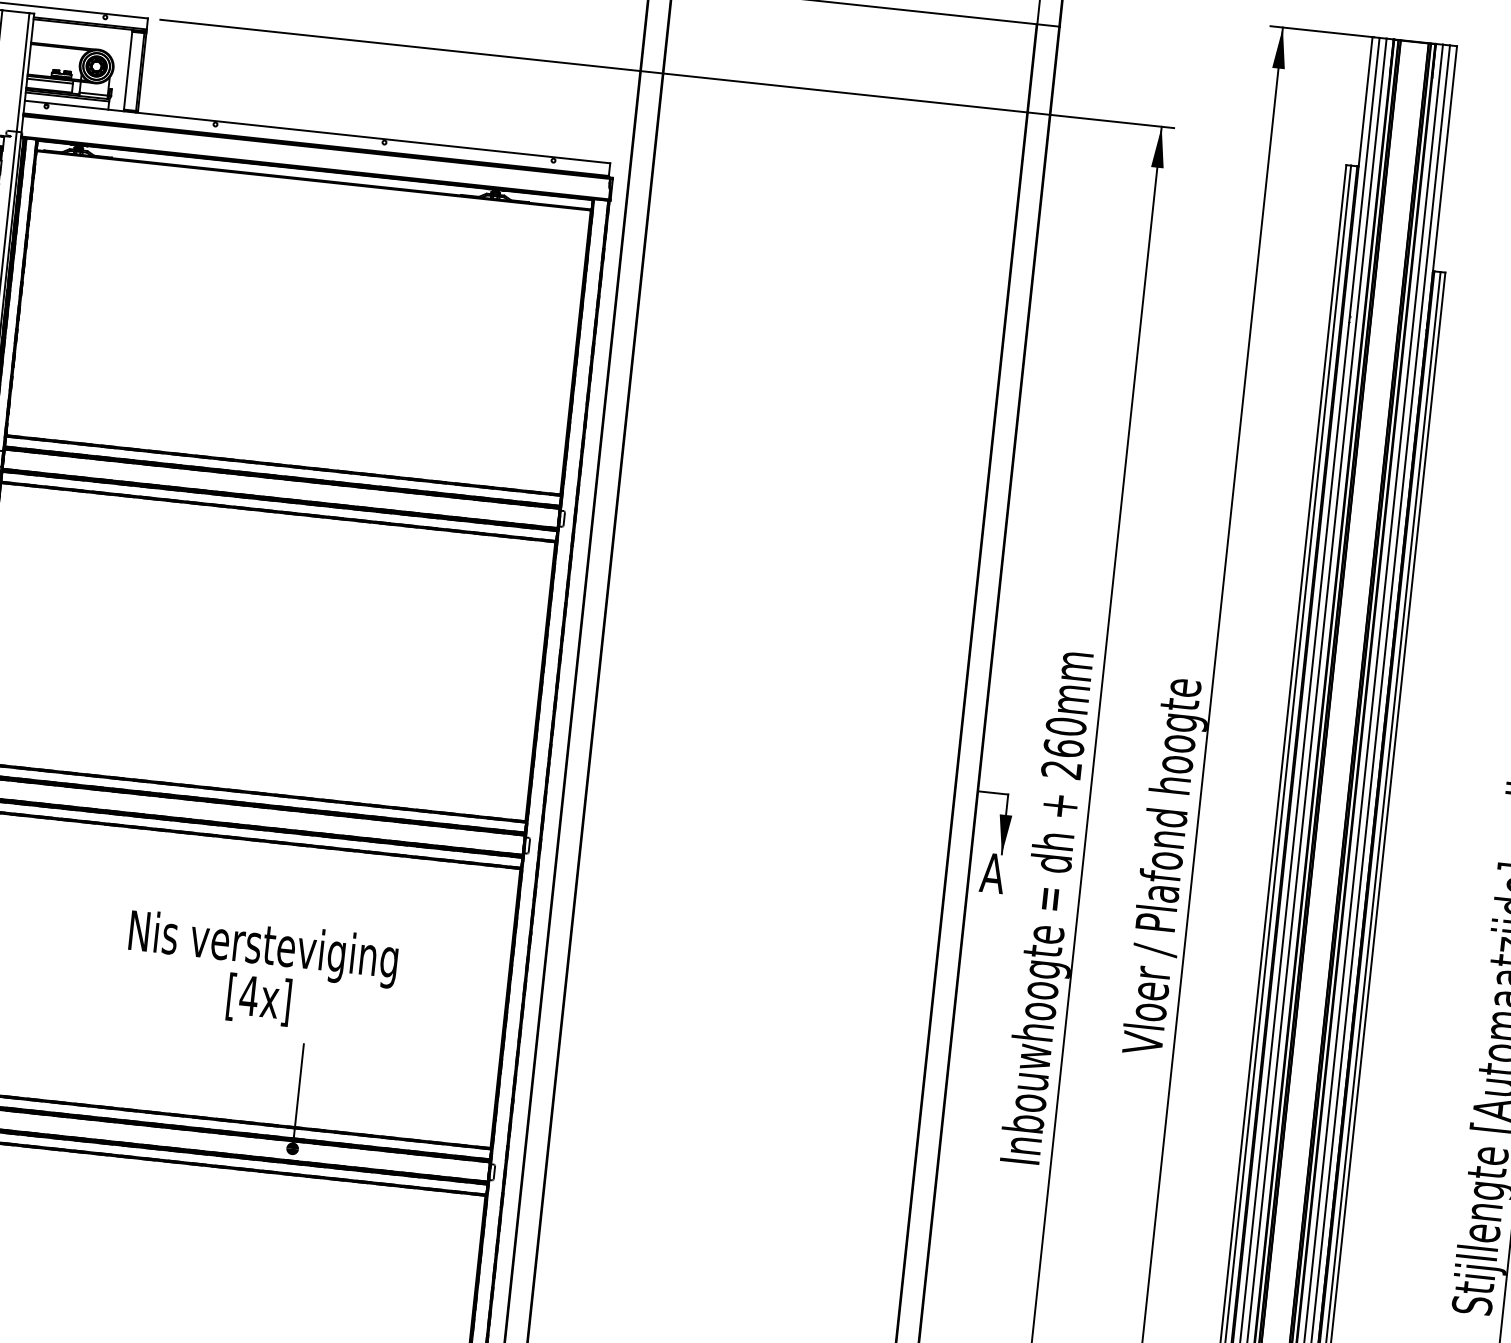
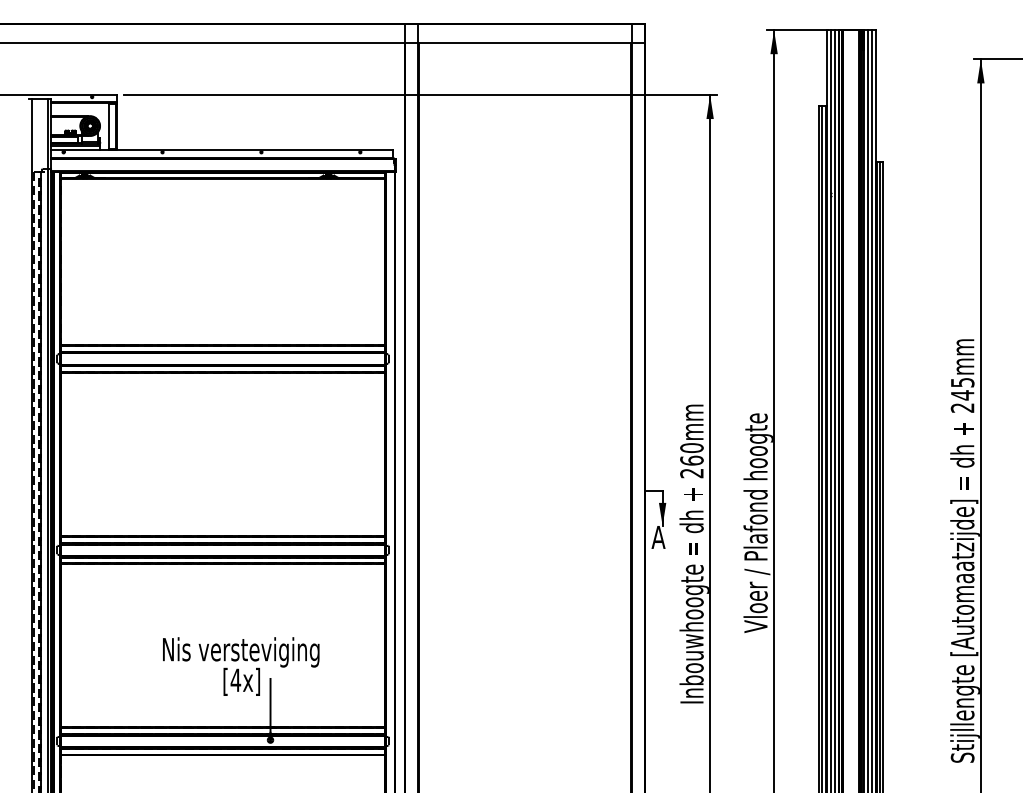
text: (261, 973) -> (241, 666), moved

